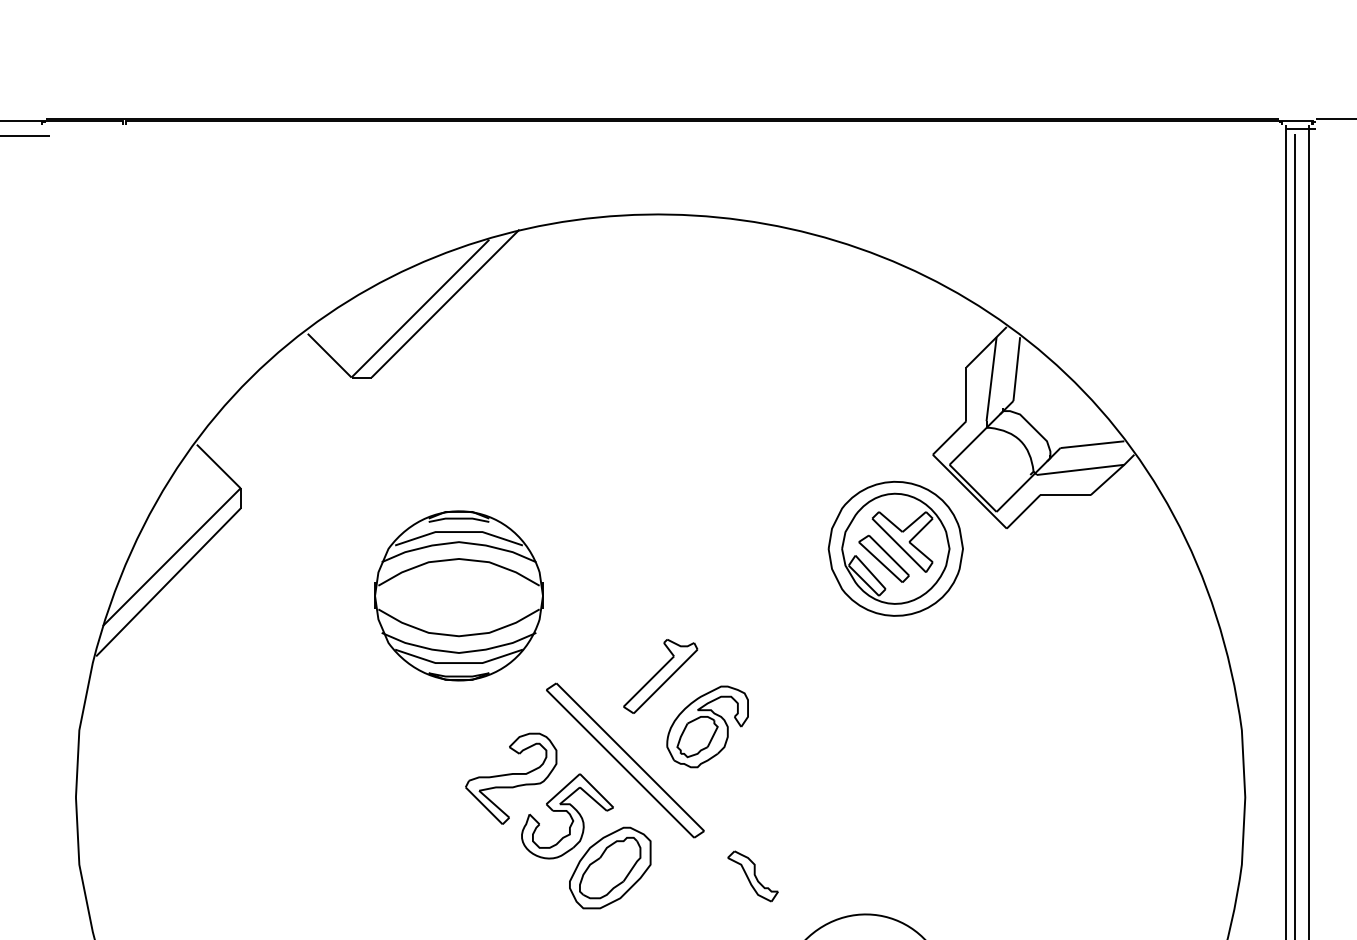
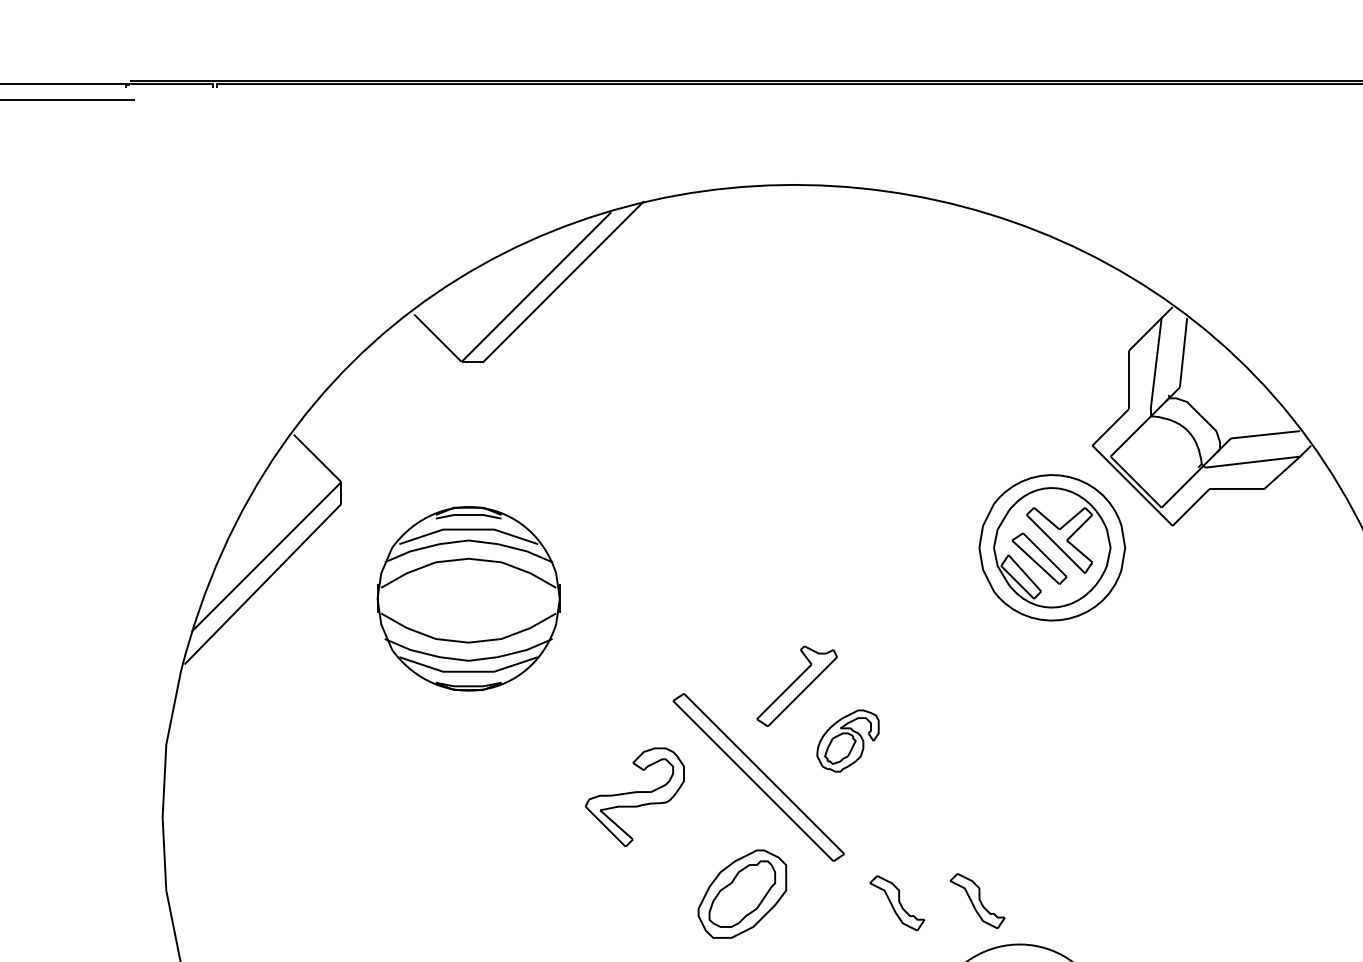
part: (458, 595) -> (468, 598), moved
part: (707, 726) -> (847, 740), size x0.7
part: (567, 816) -> (696, 838), removed
part: (826, 874) -> (977, 901), added

